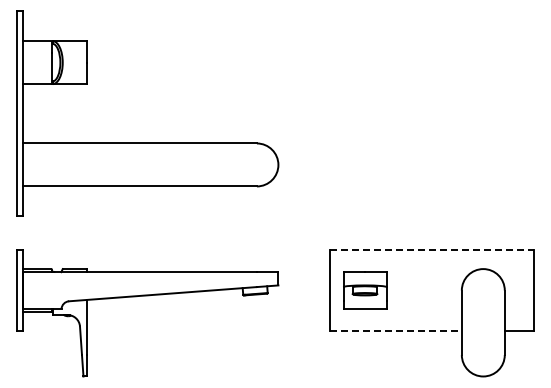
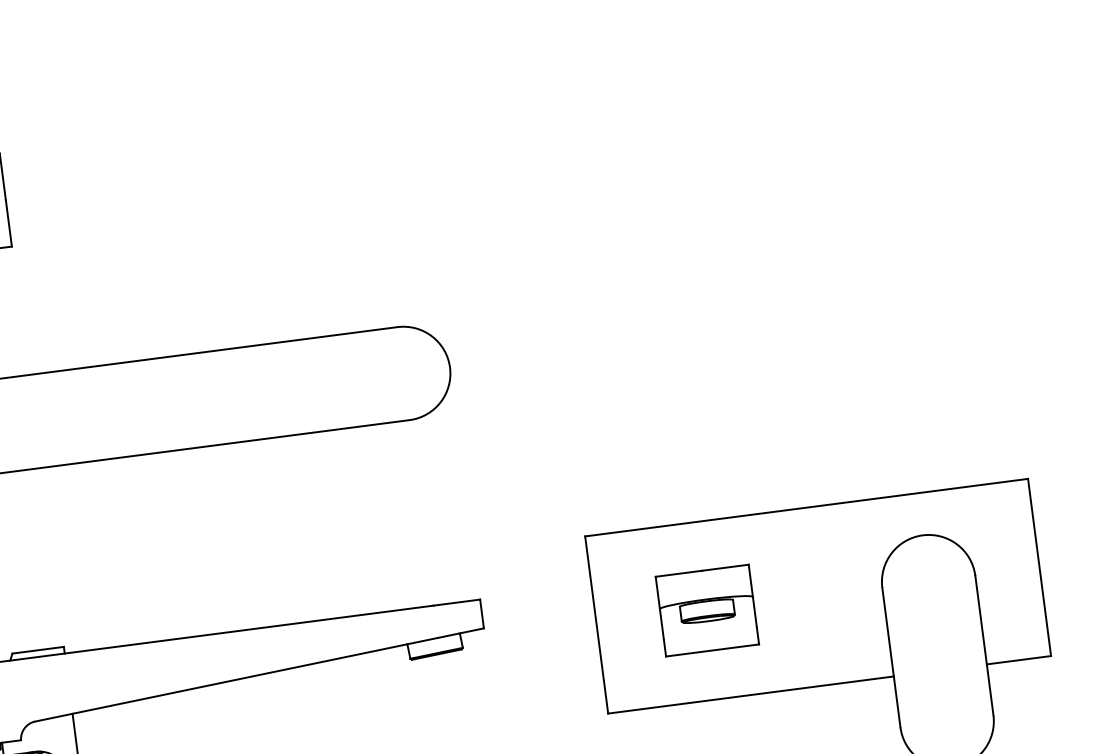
line: (432, 249) -> (807, 507), dashed -> solid
part: (365, 290) -> (708, 610), moved
line: (395, 331) -> (750, 695), dashed -> solid

